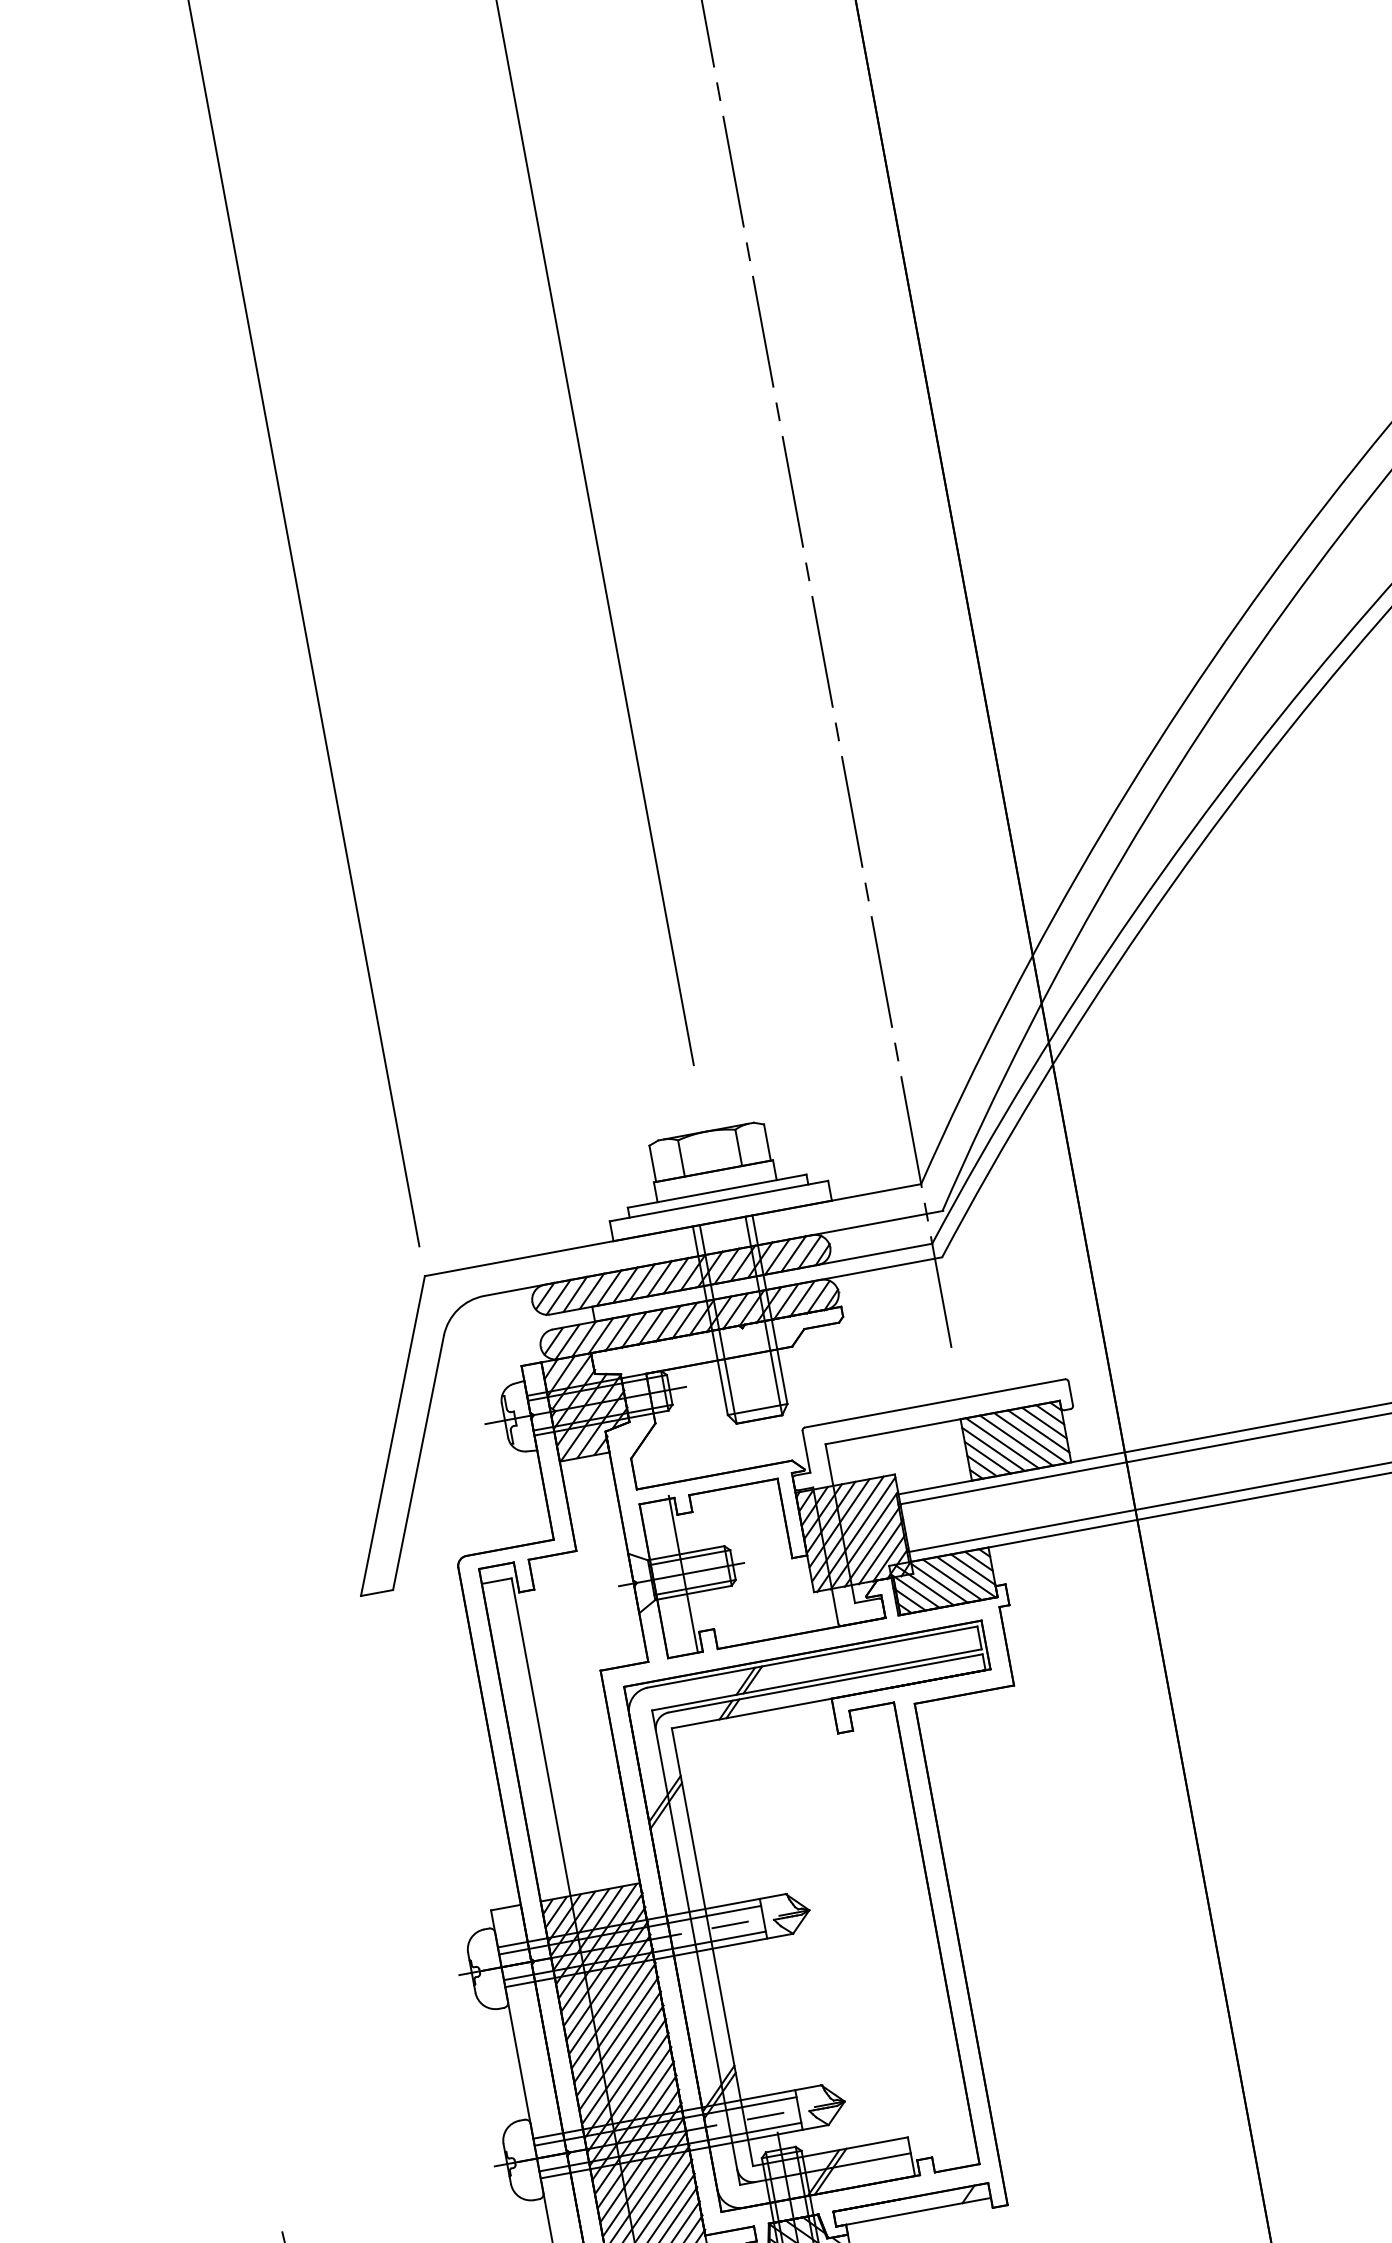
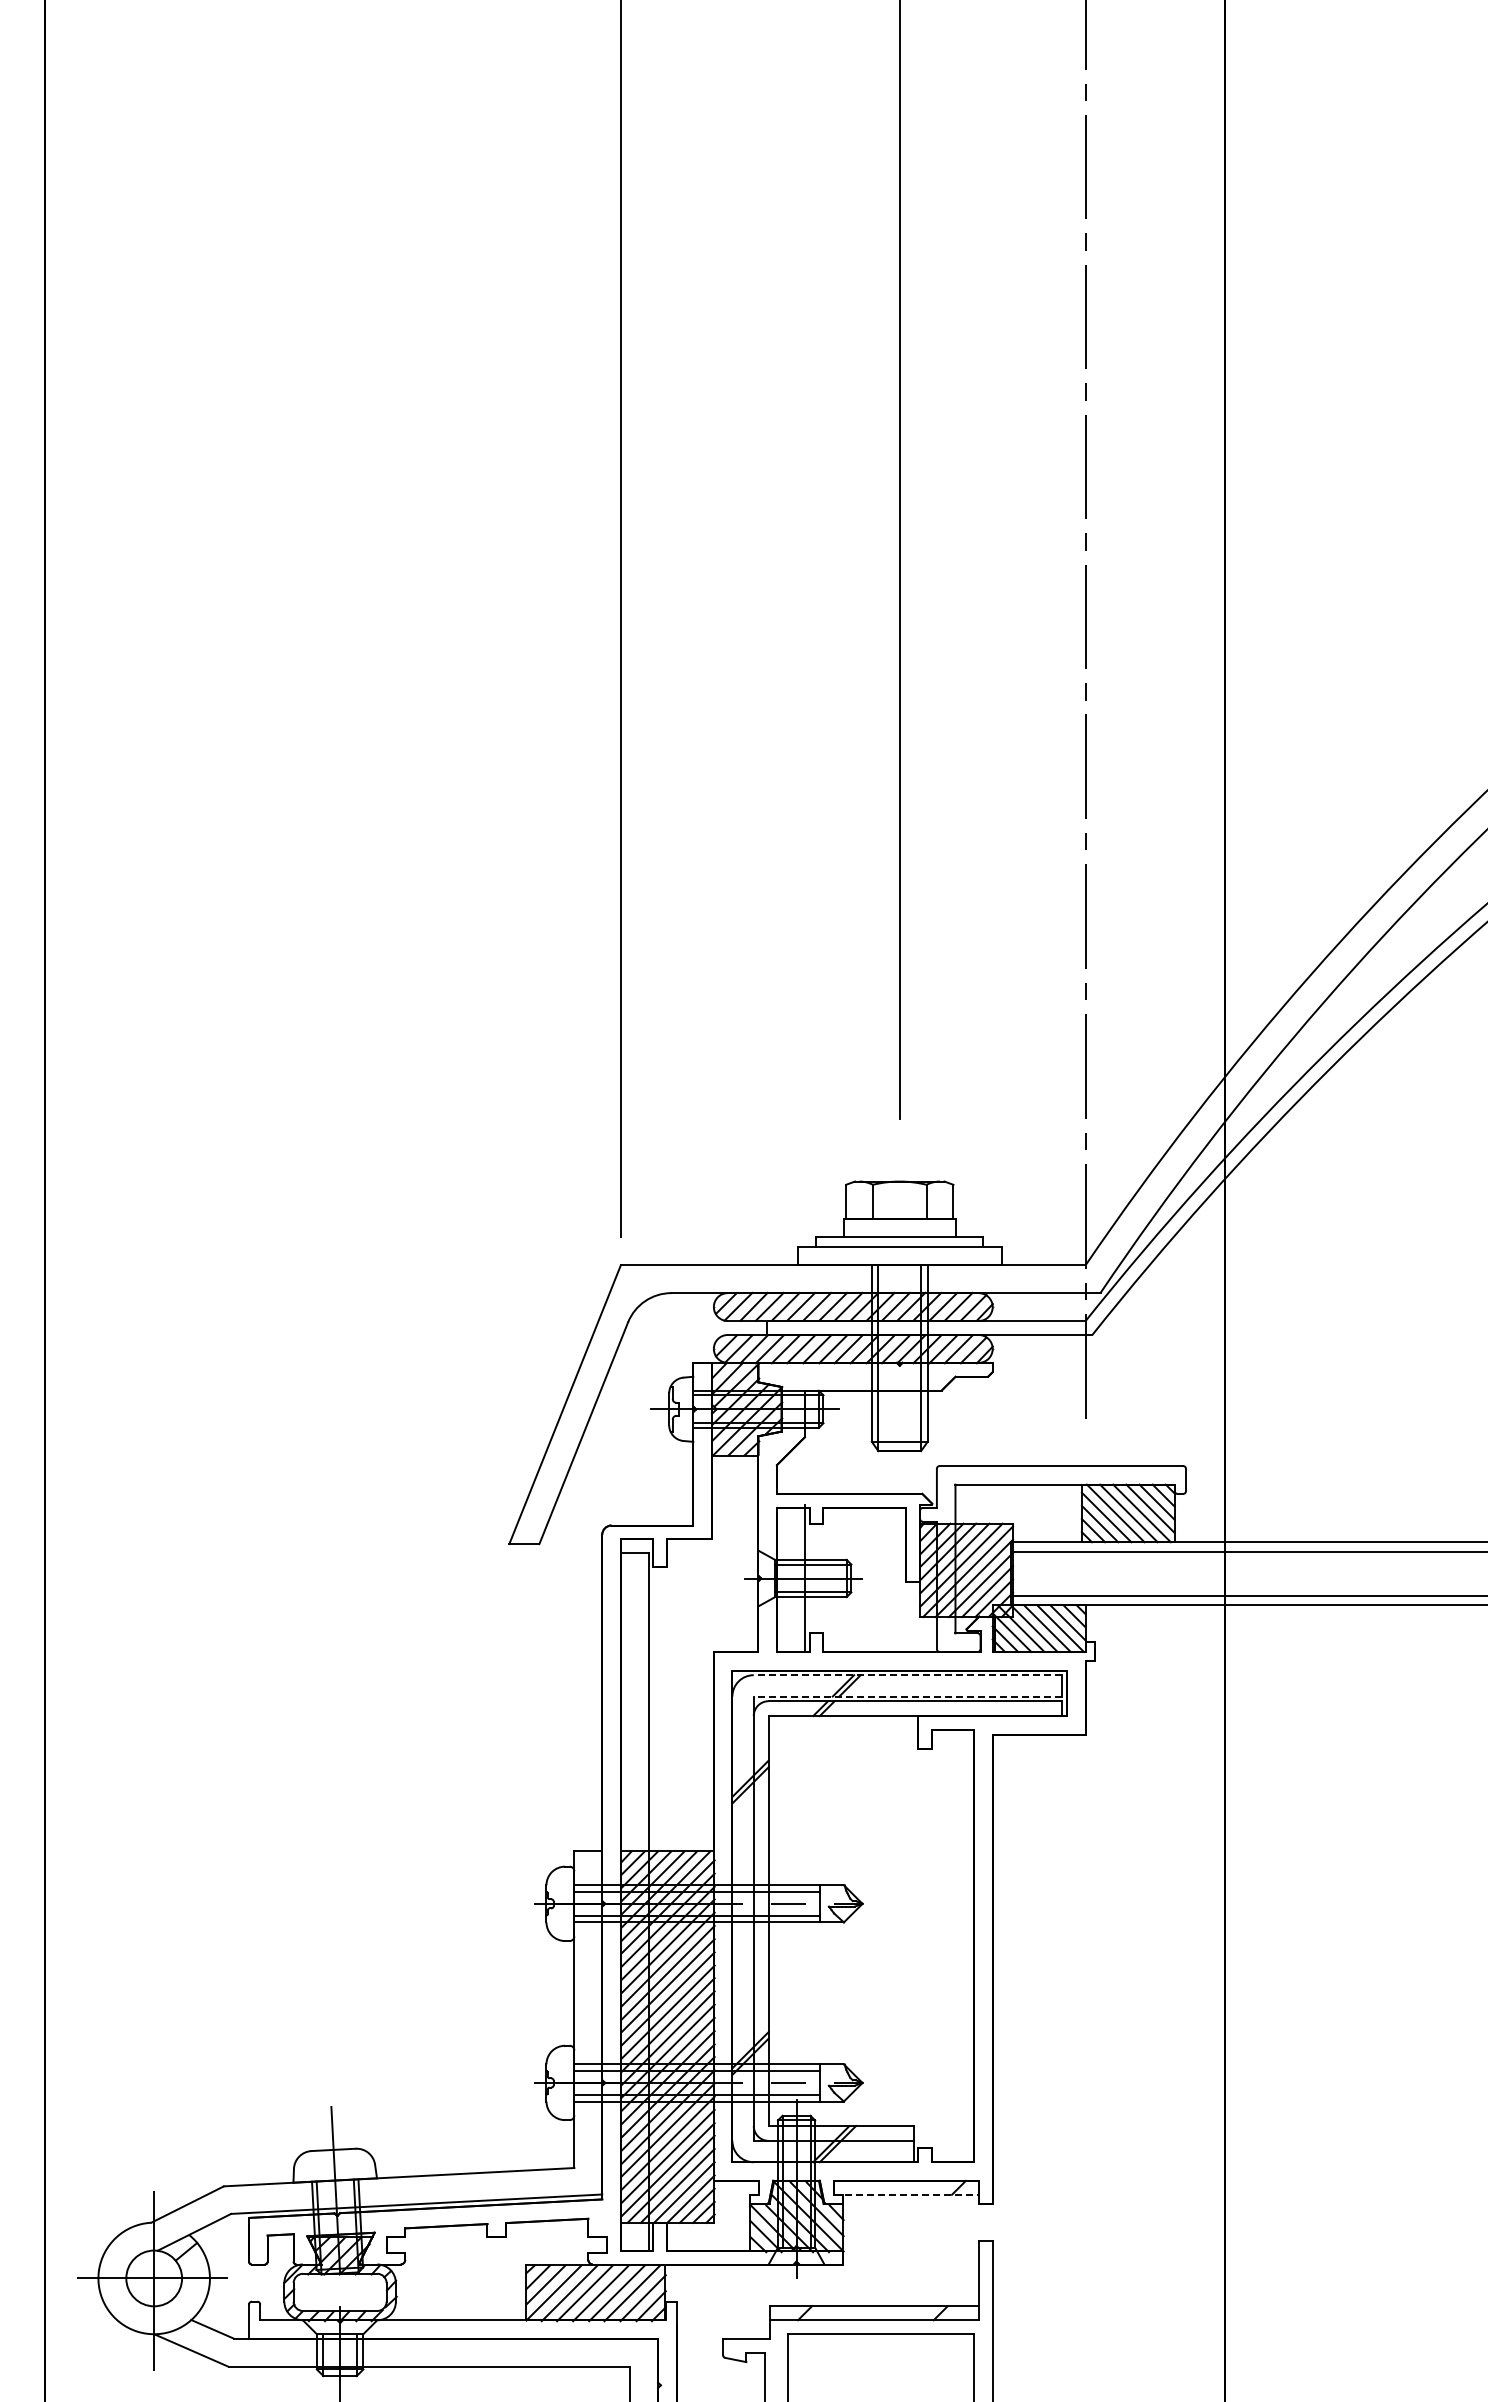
line: (812, 1657) -> (907, 1675), solid -> dashed
line: (816, 1679) -> (907, 1696), solid -> dashed
line: (913, 2211) -> (906, 2194), solid -> dashed

